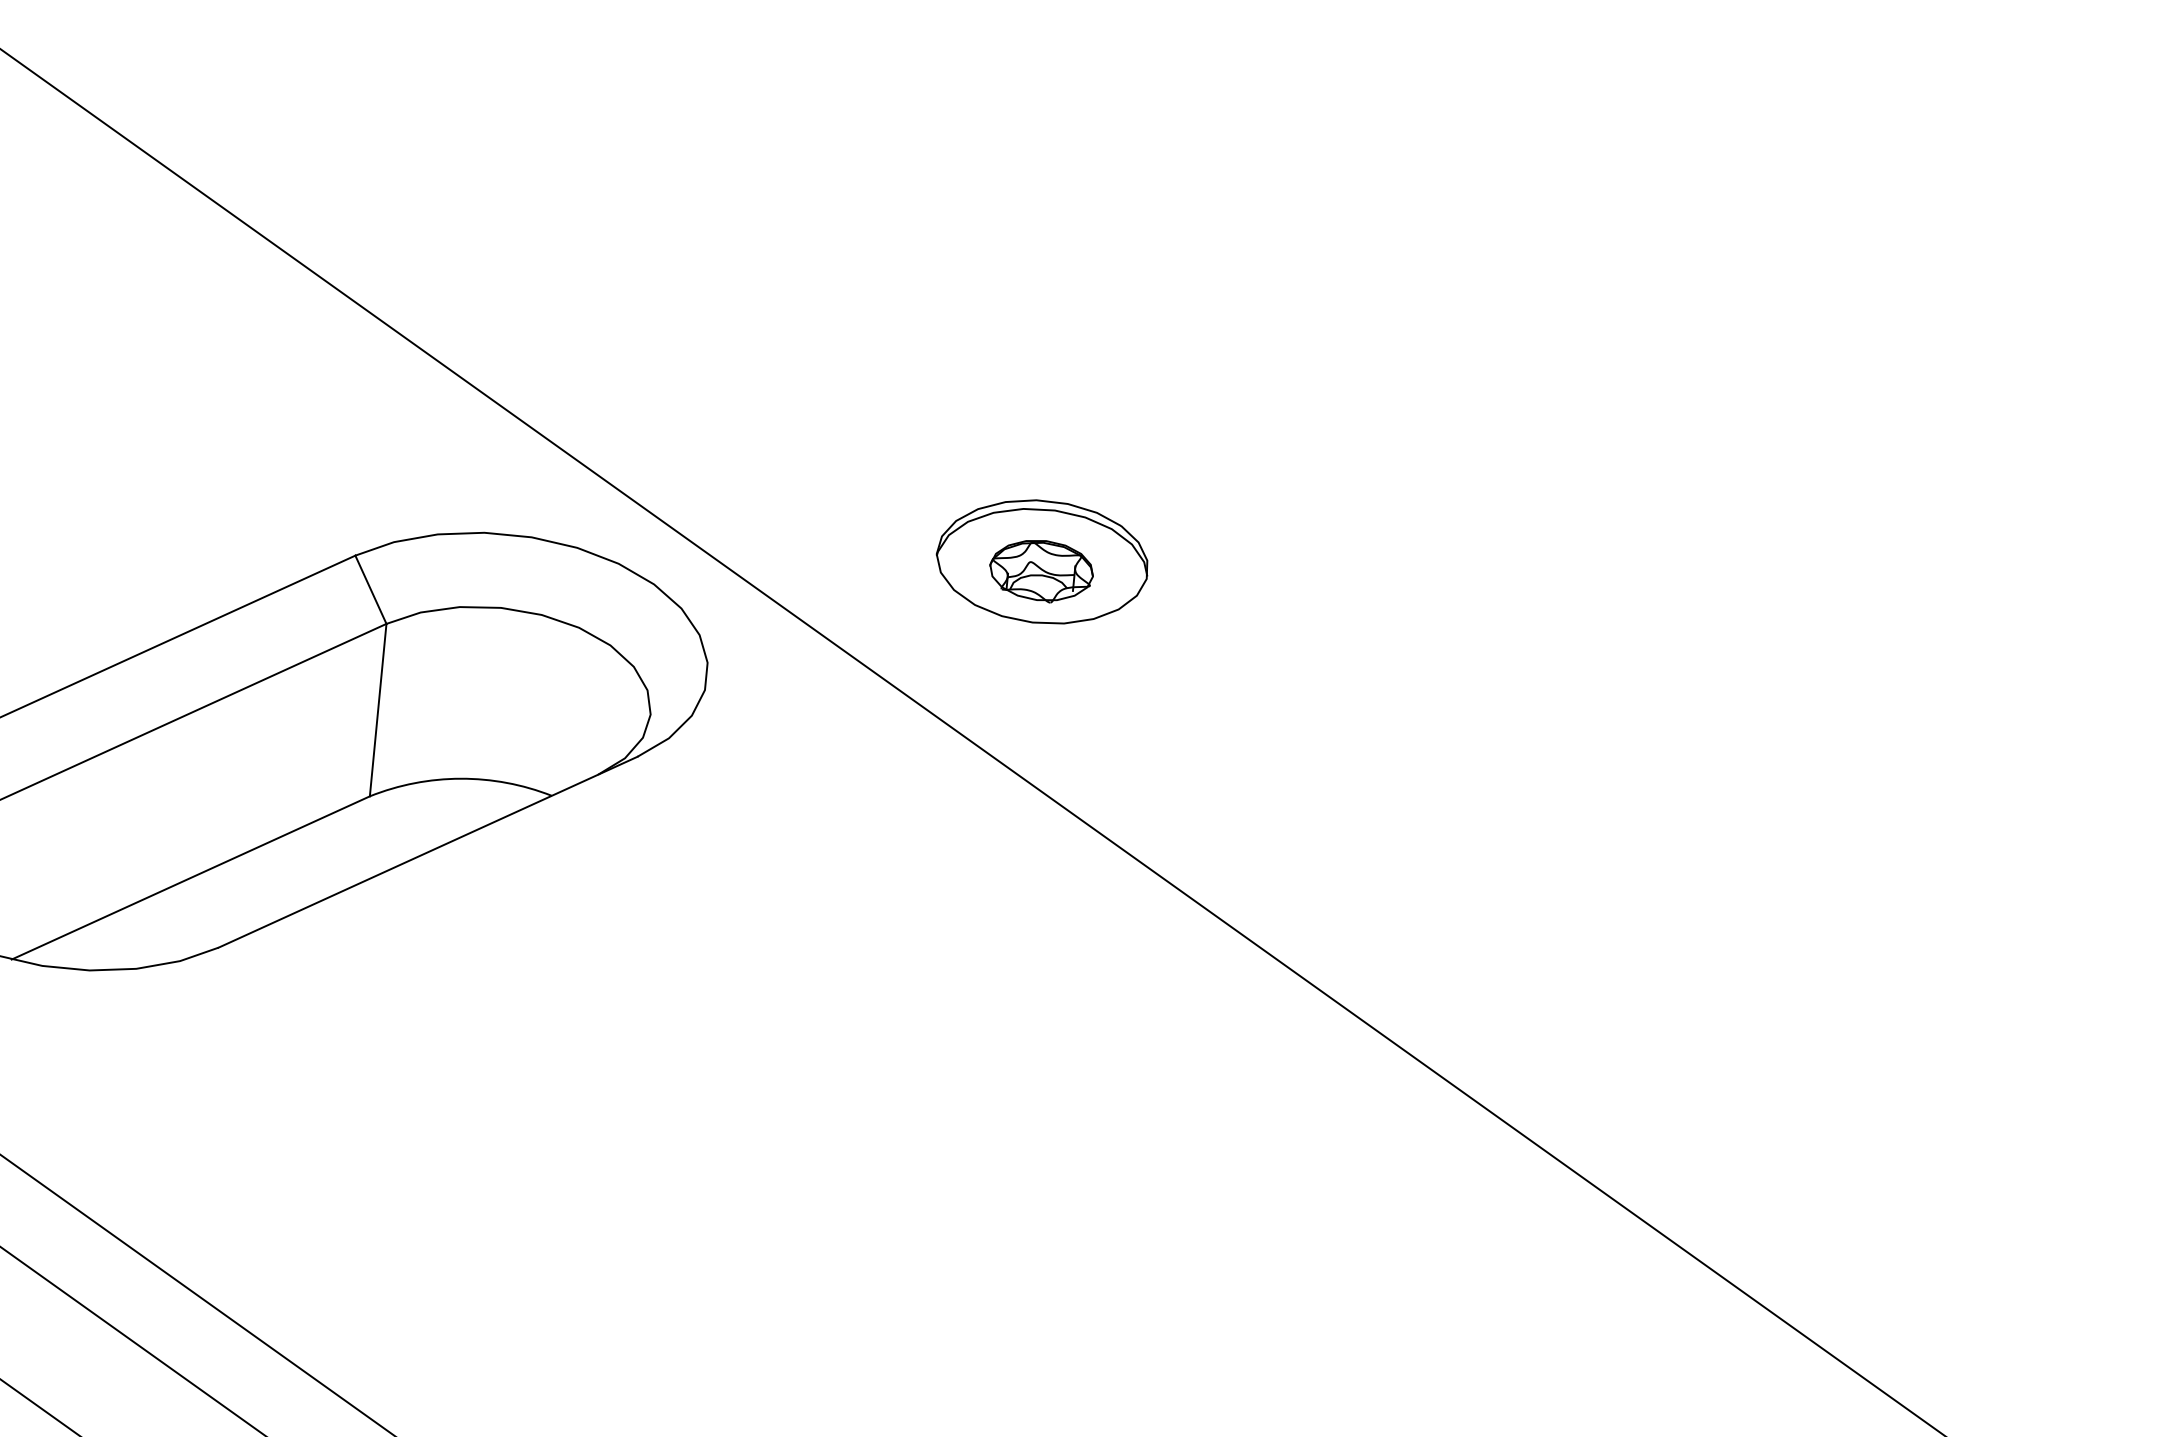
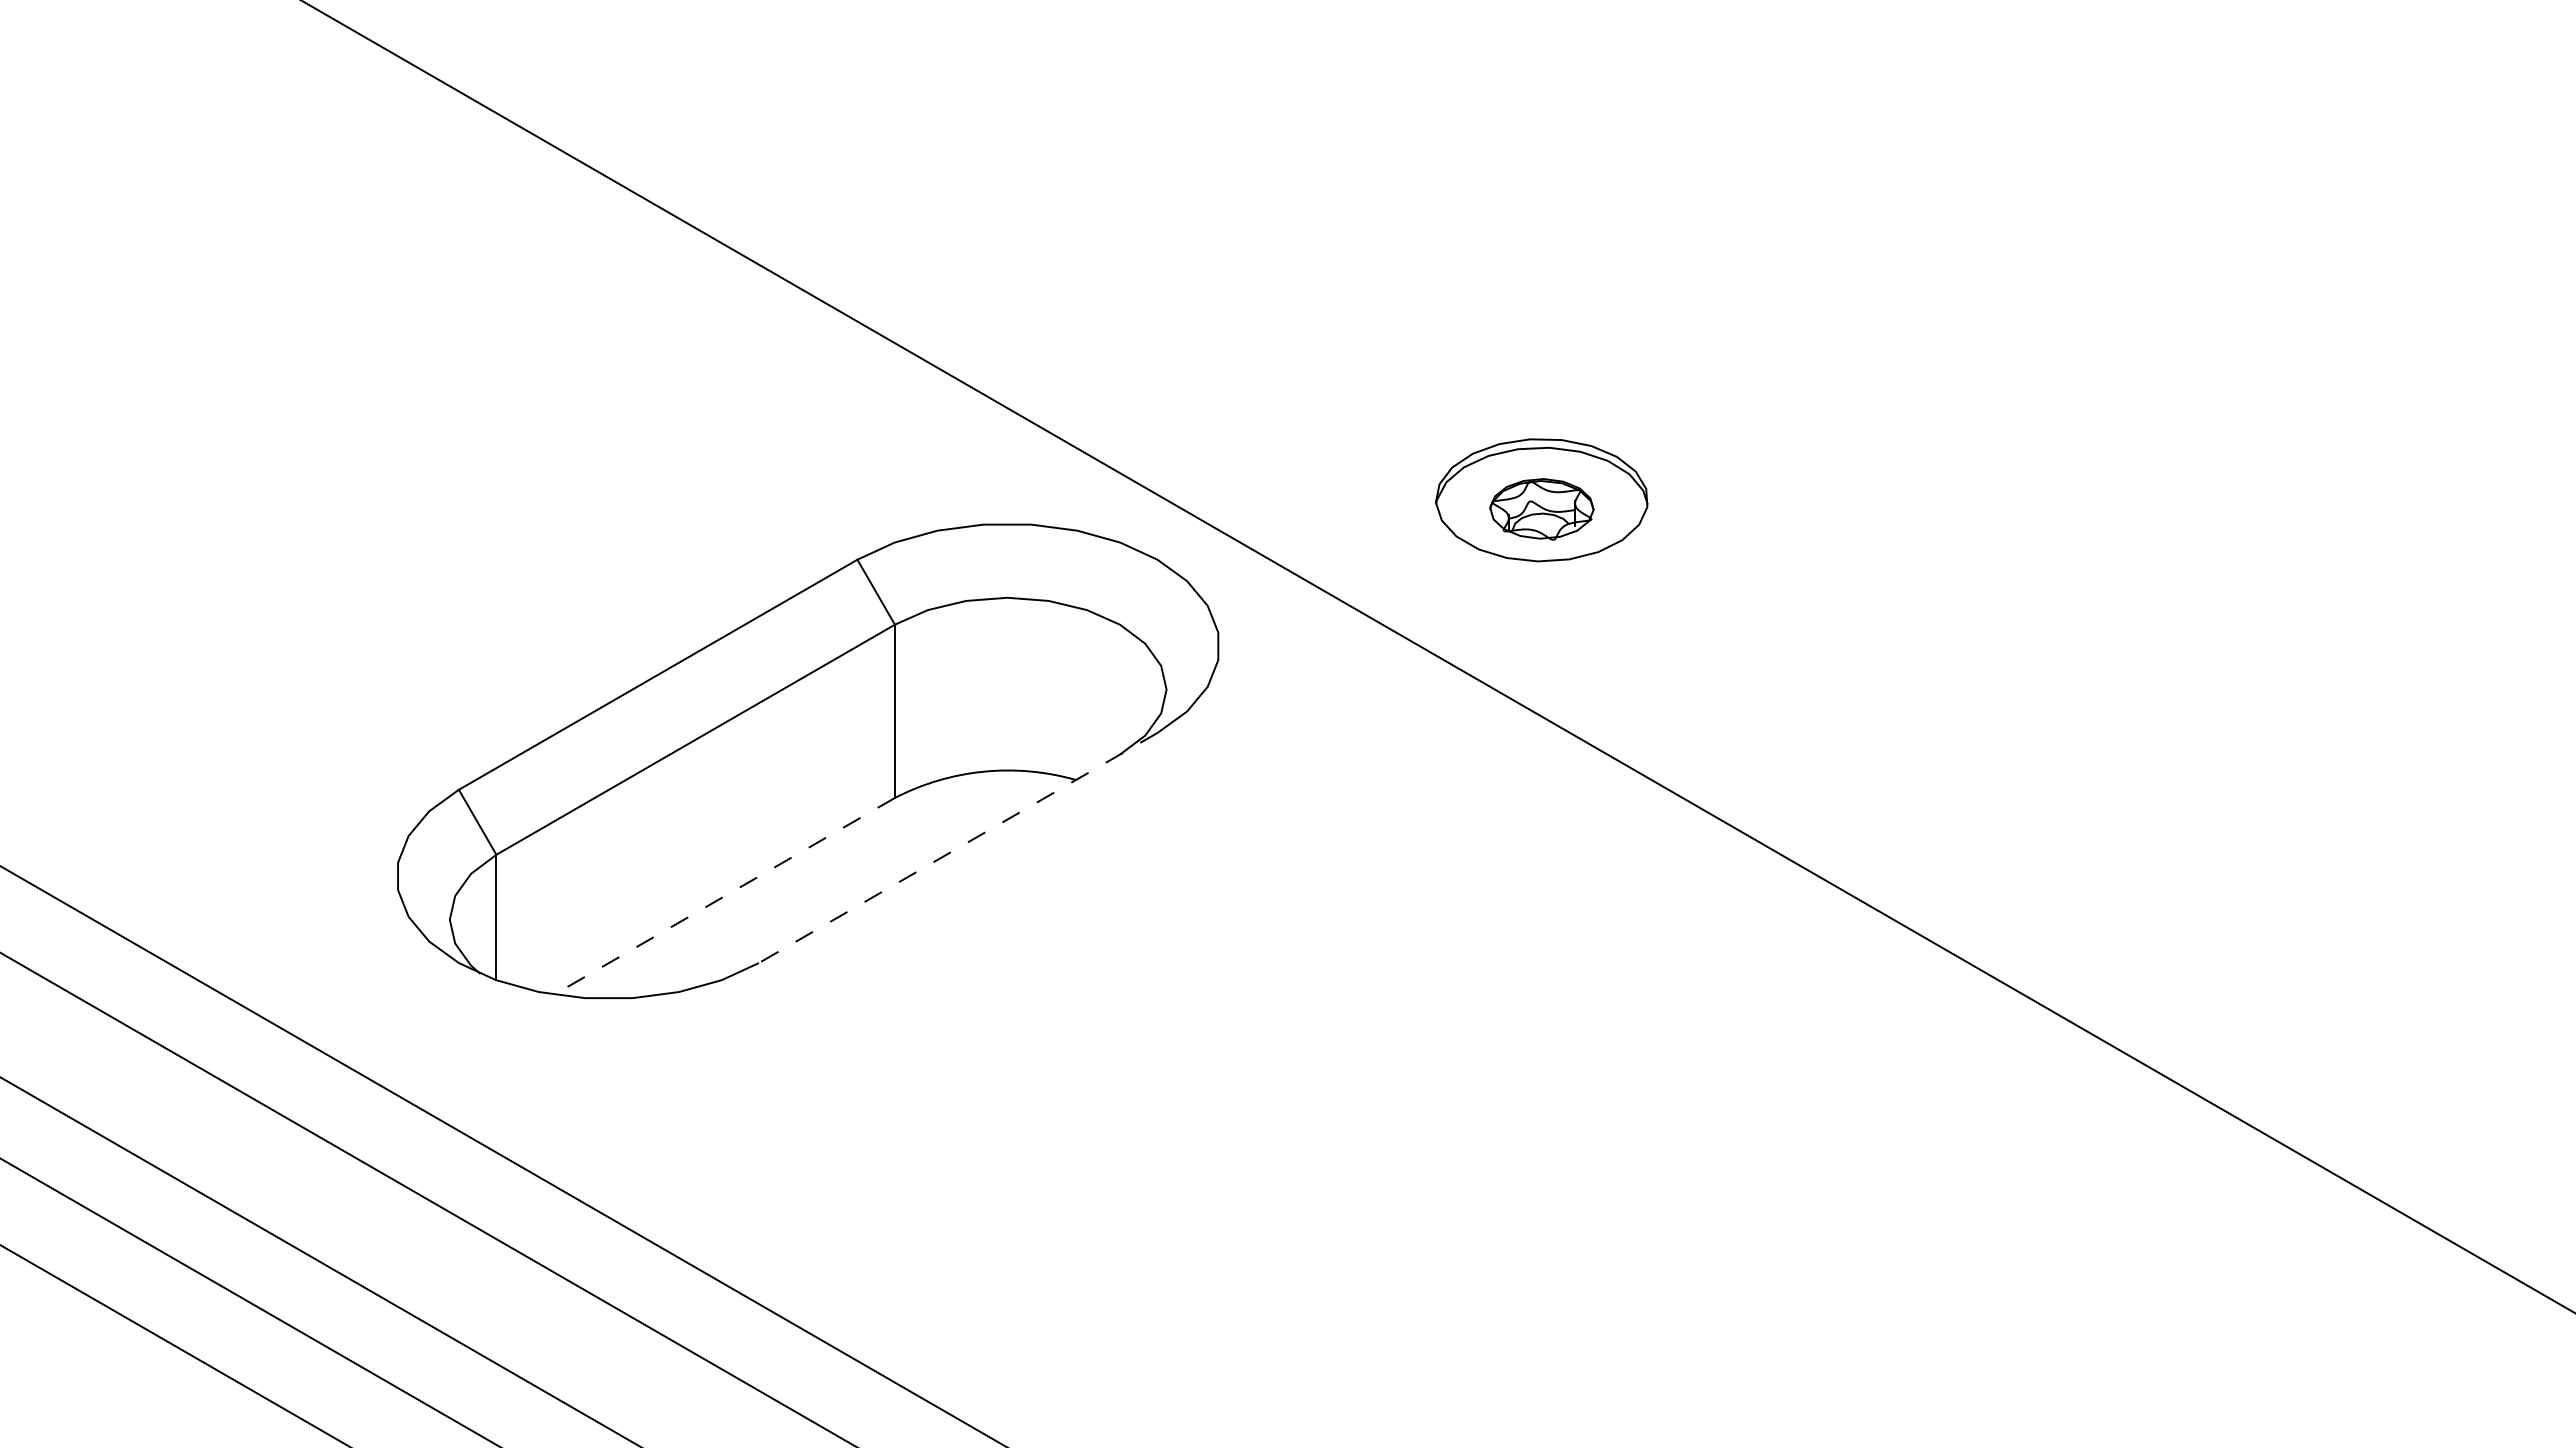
line: (427, 852) -> (957, 848), solid -> dashed
line: (190, 878) -> (724, 896), solid -> dashed

